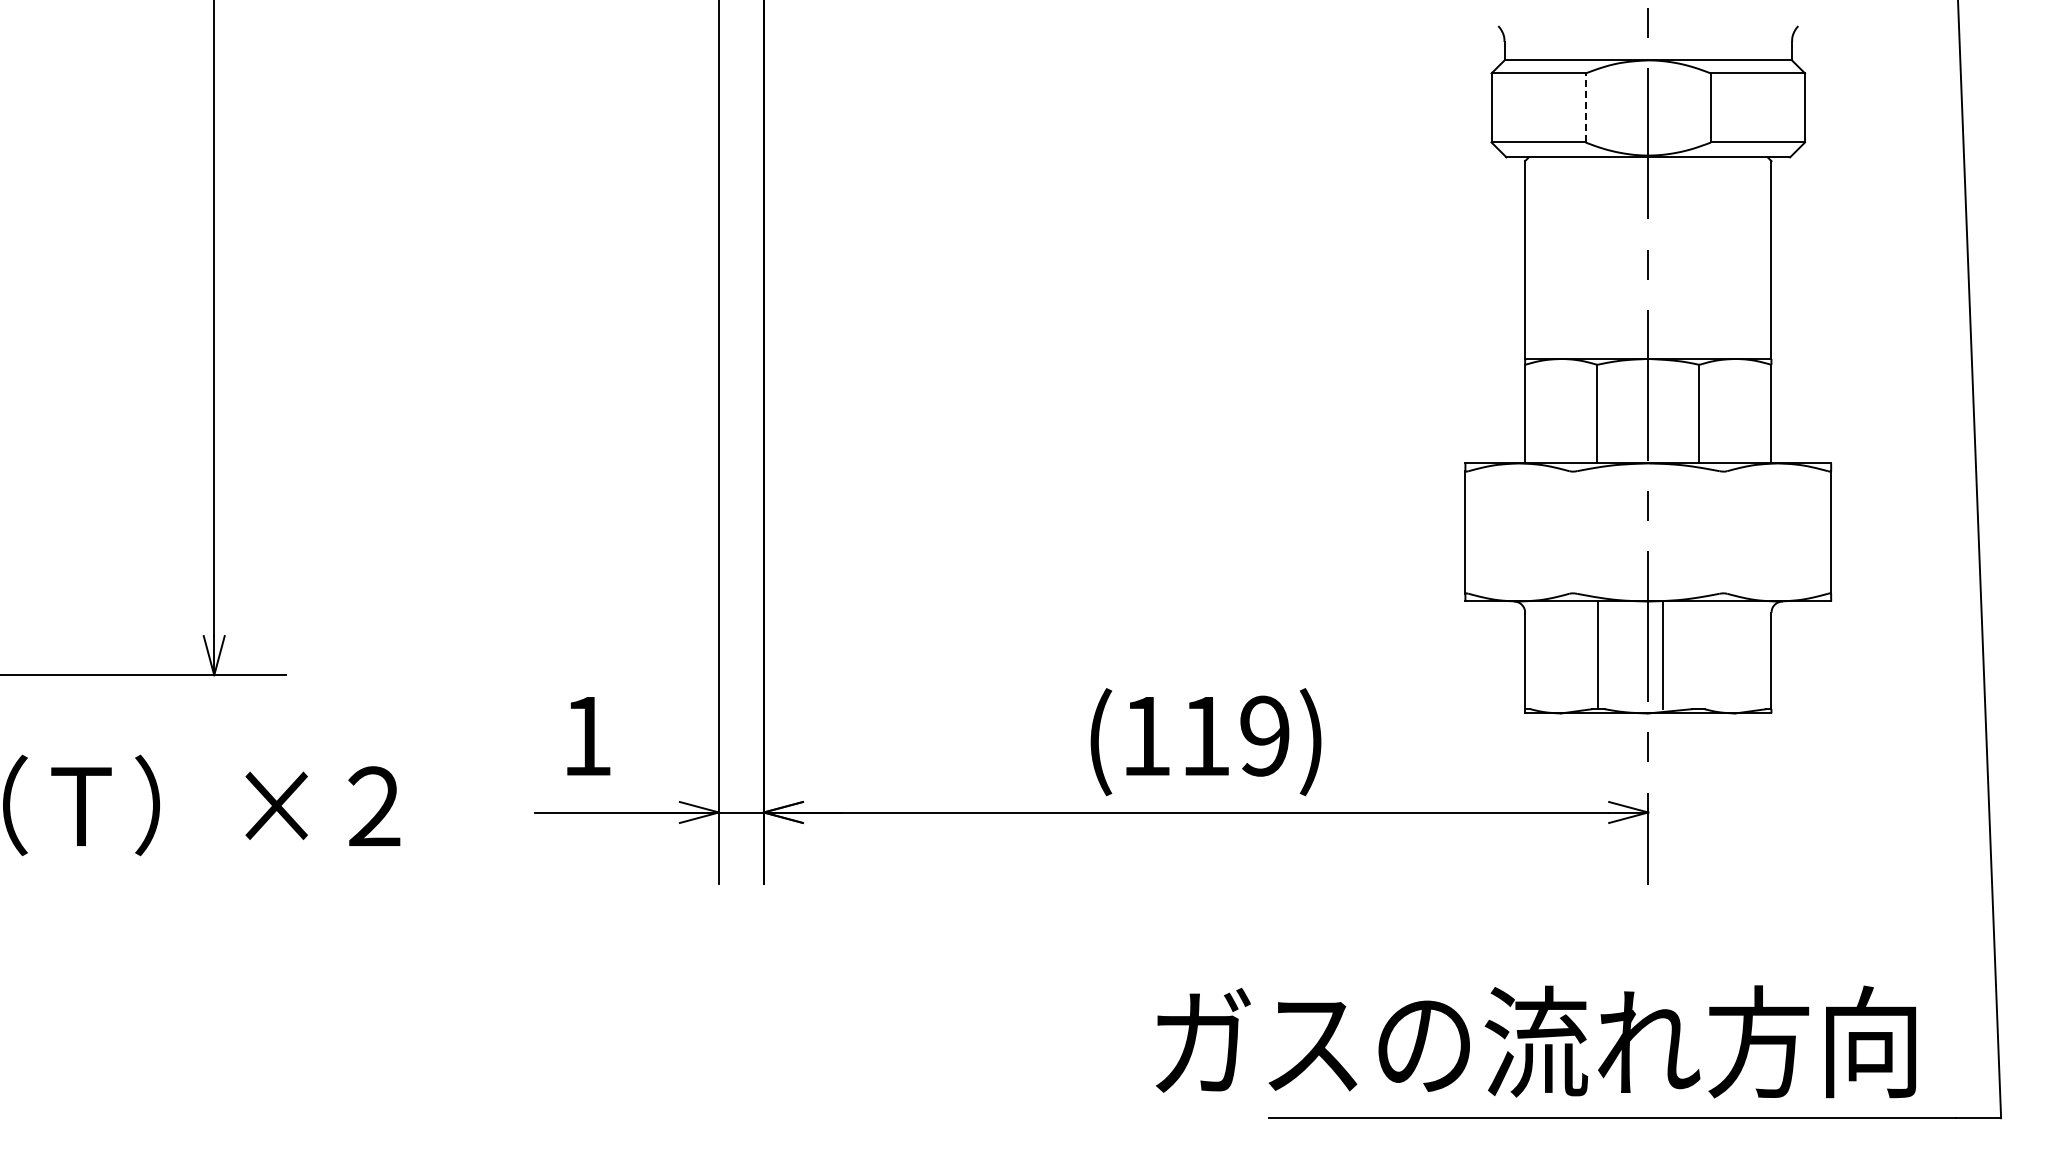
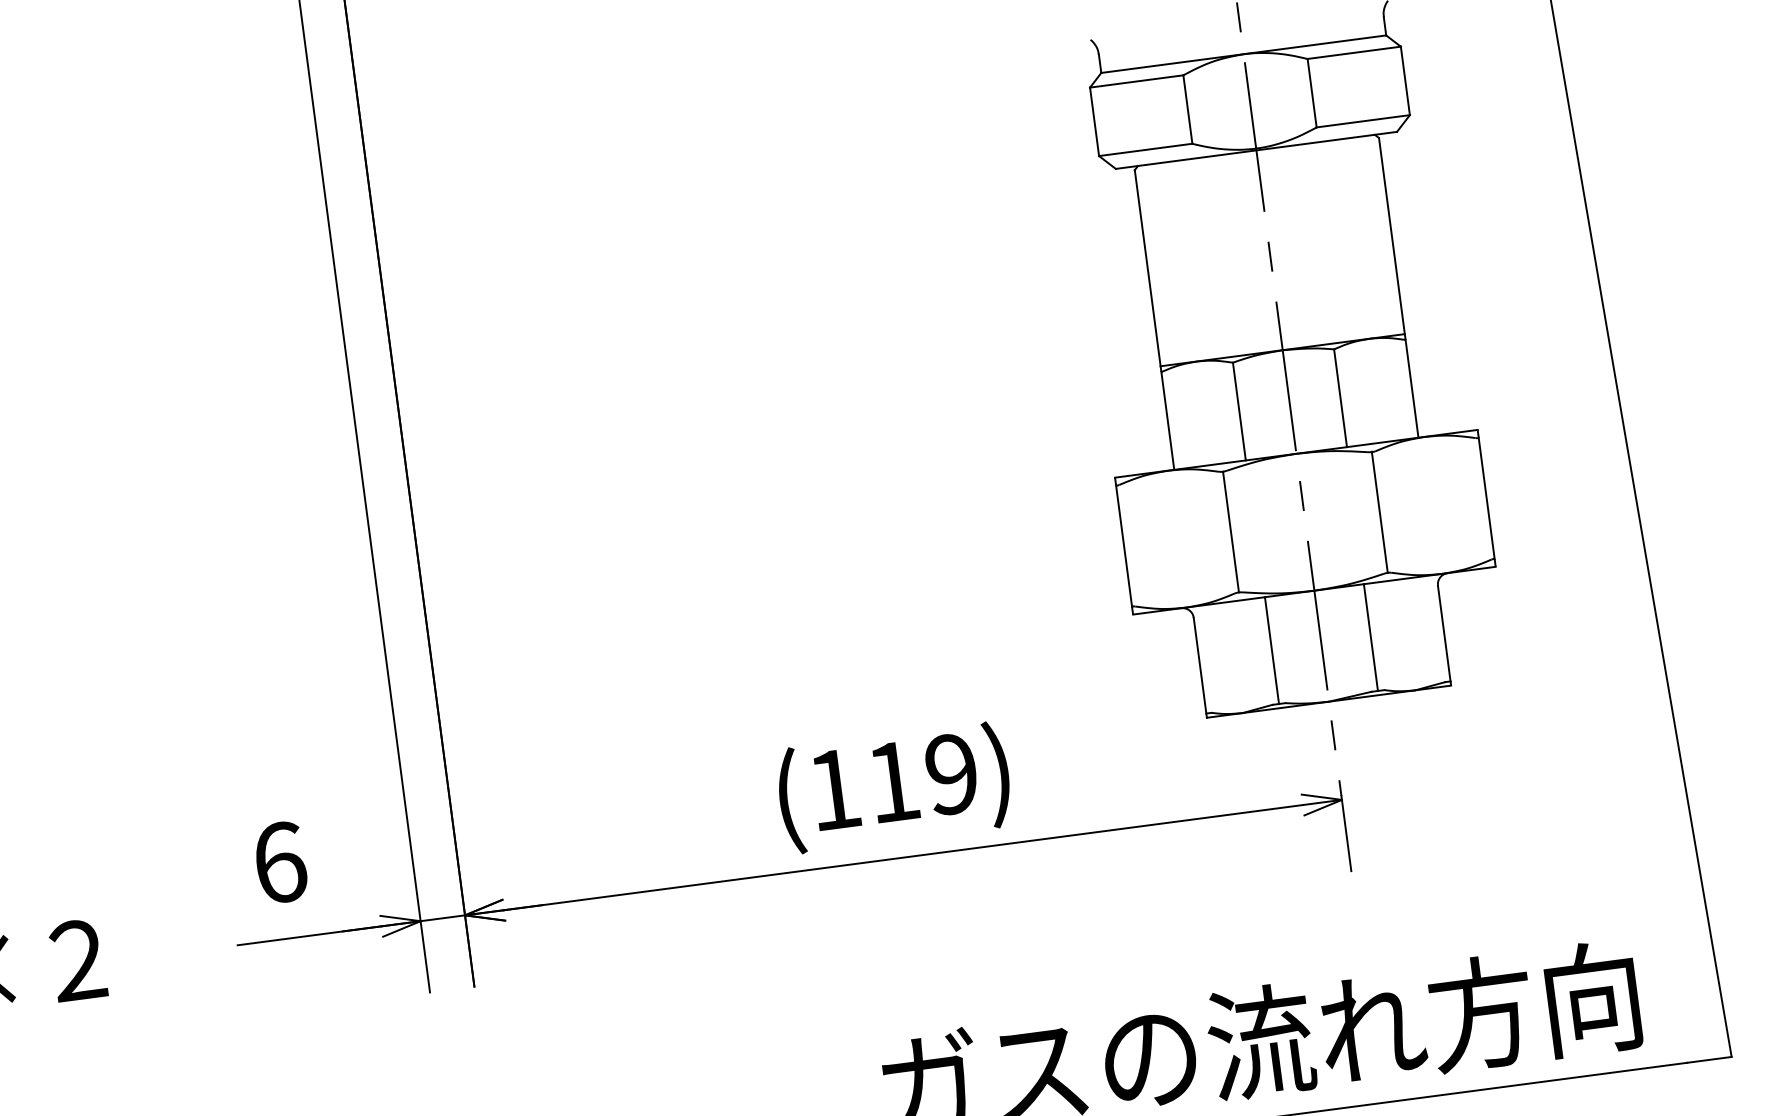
line: (1585, 107) -> (1187, 109), dashed -> solid
line: (1573, 532) -> (1231, 532), added
line: (1723, 532) -> (1379, 512), added
line: (1663, 655) -> (1371, 637), moved
text: (588, 735) -> (281, 861), 1 -> 6

